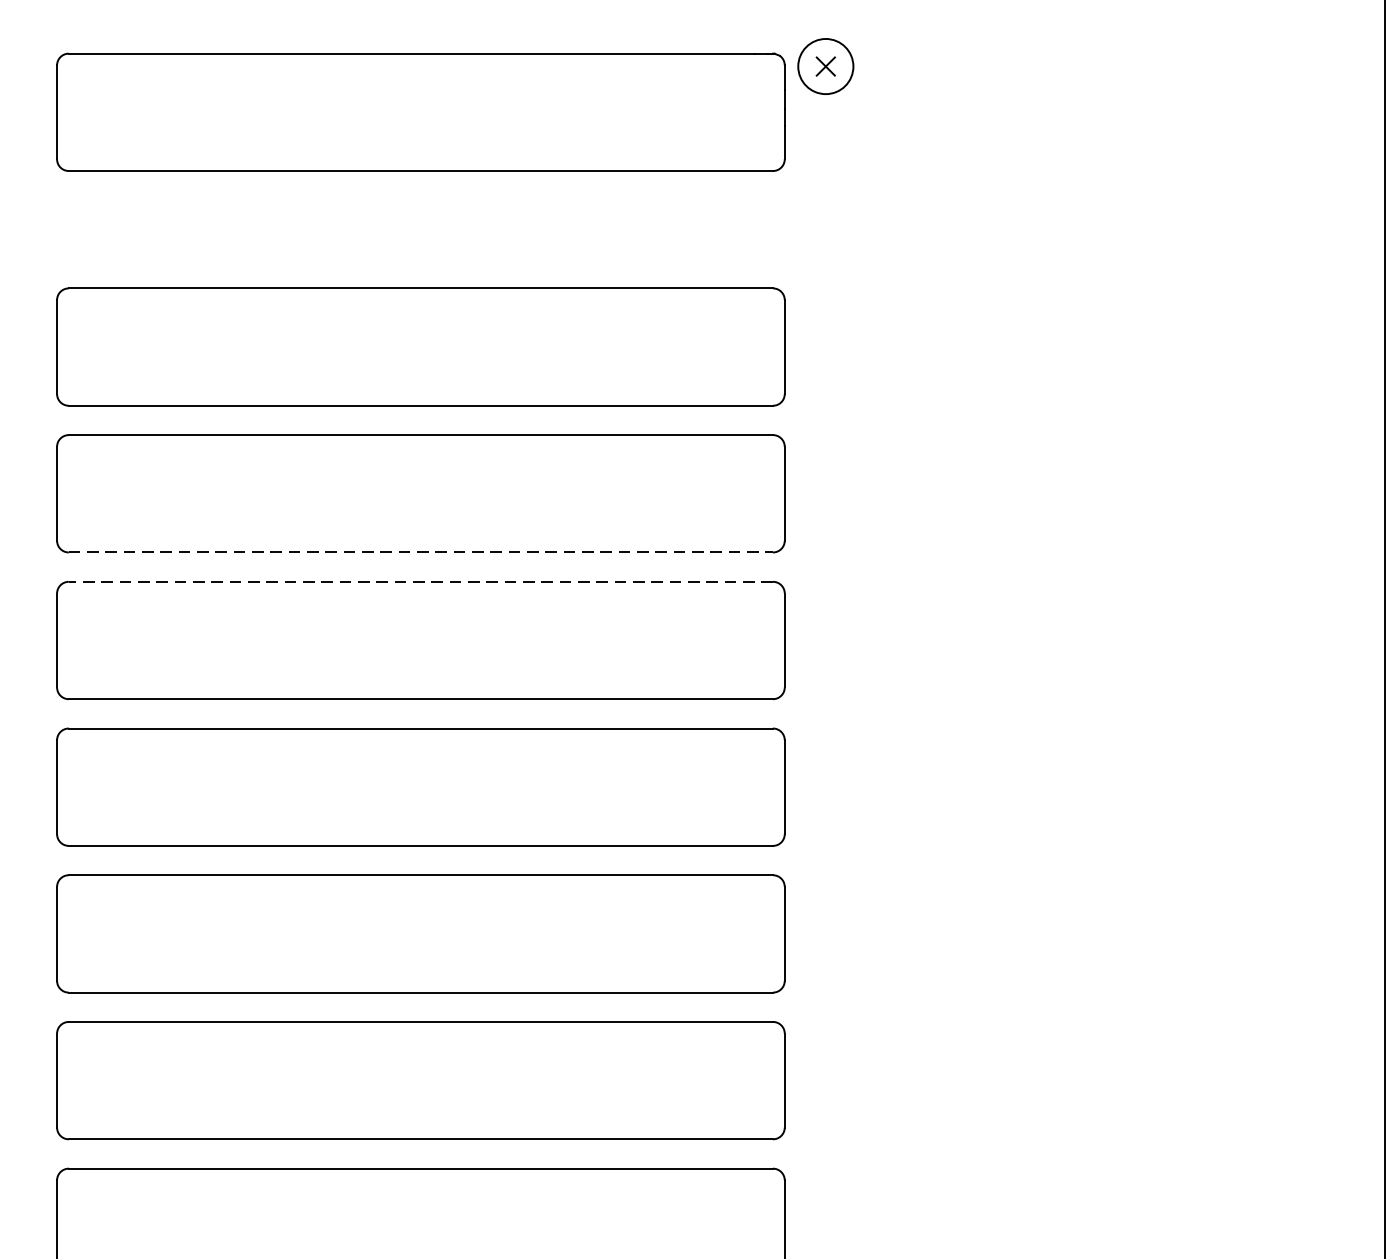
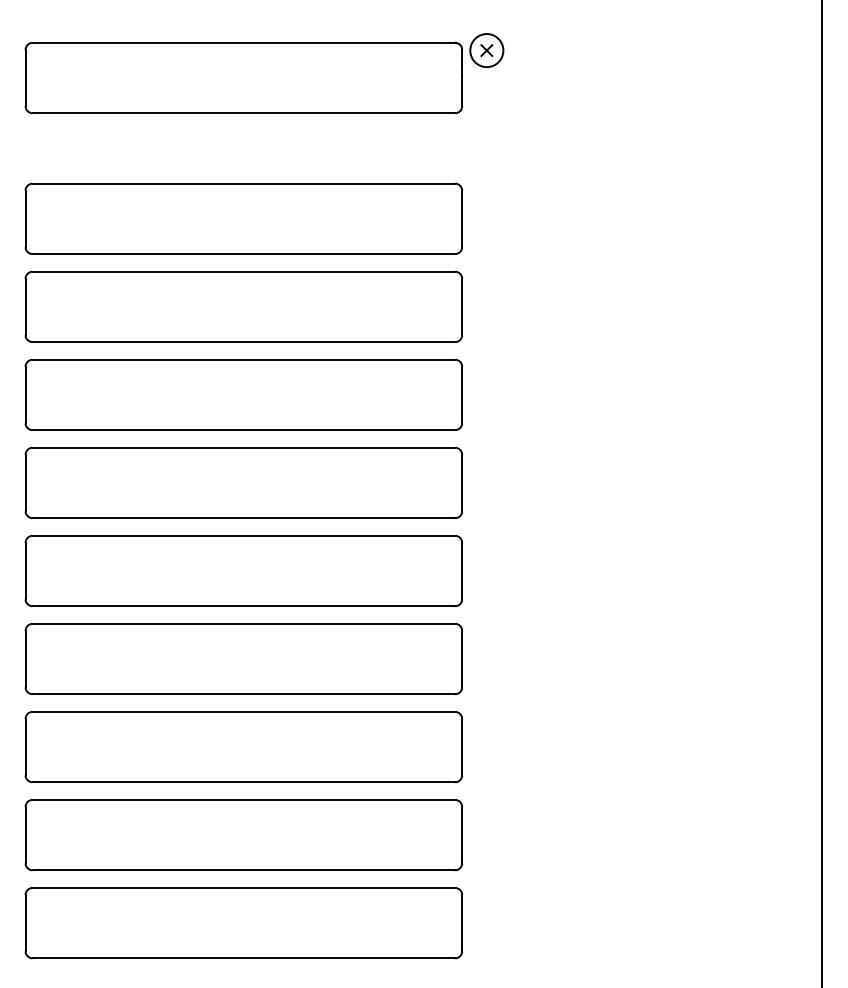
line: (421, 553) -> (244, 342), dashed -> solid
line: (420, 581) -> (243, 359), dashed -> solid

